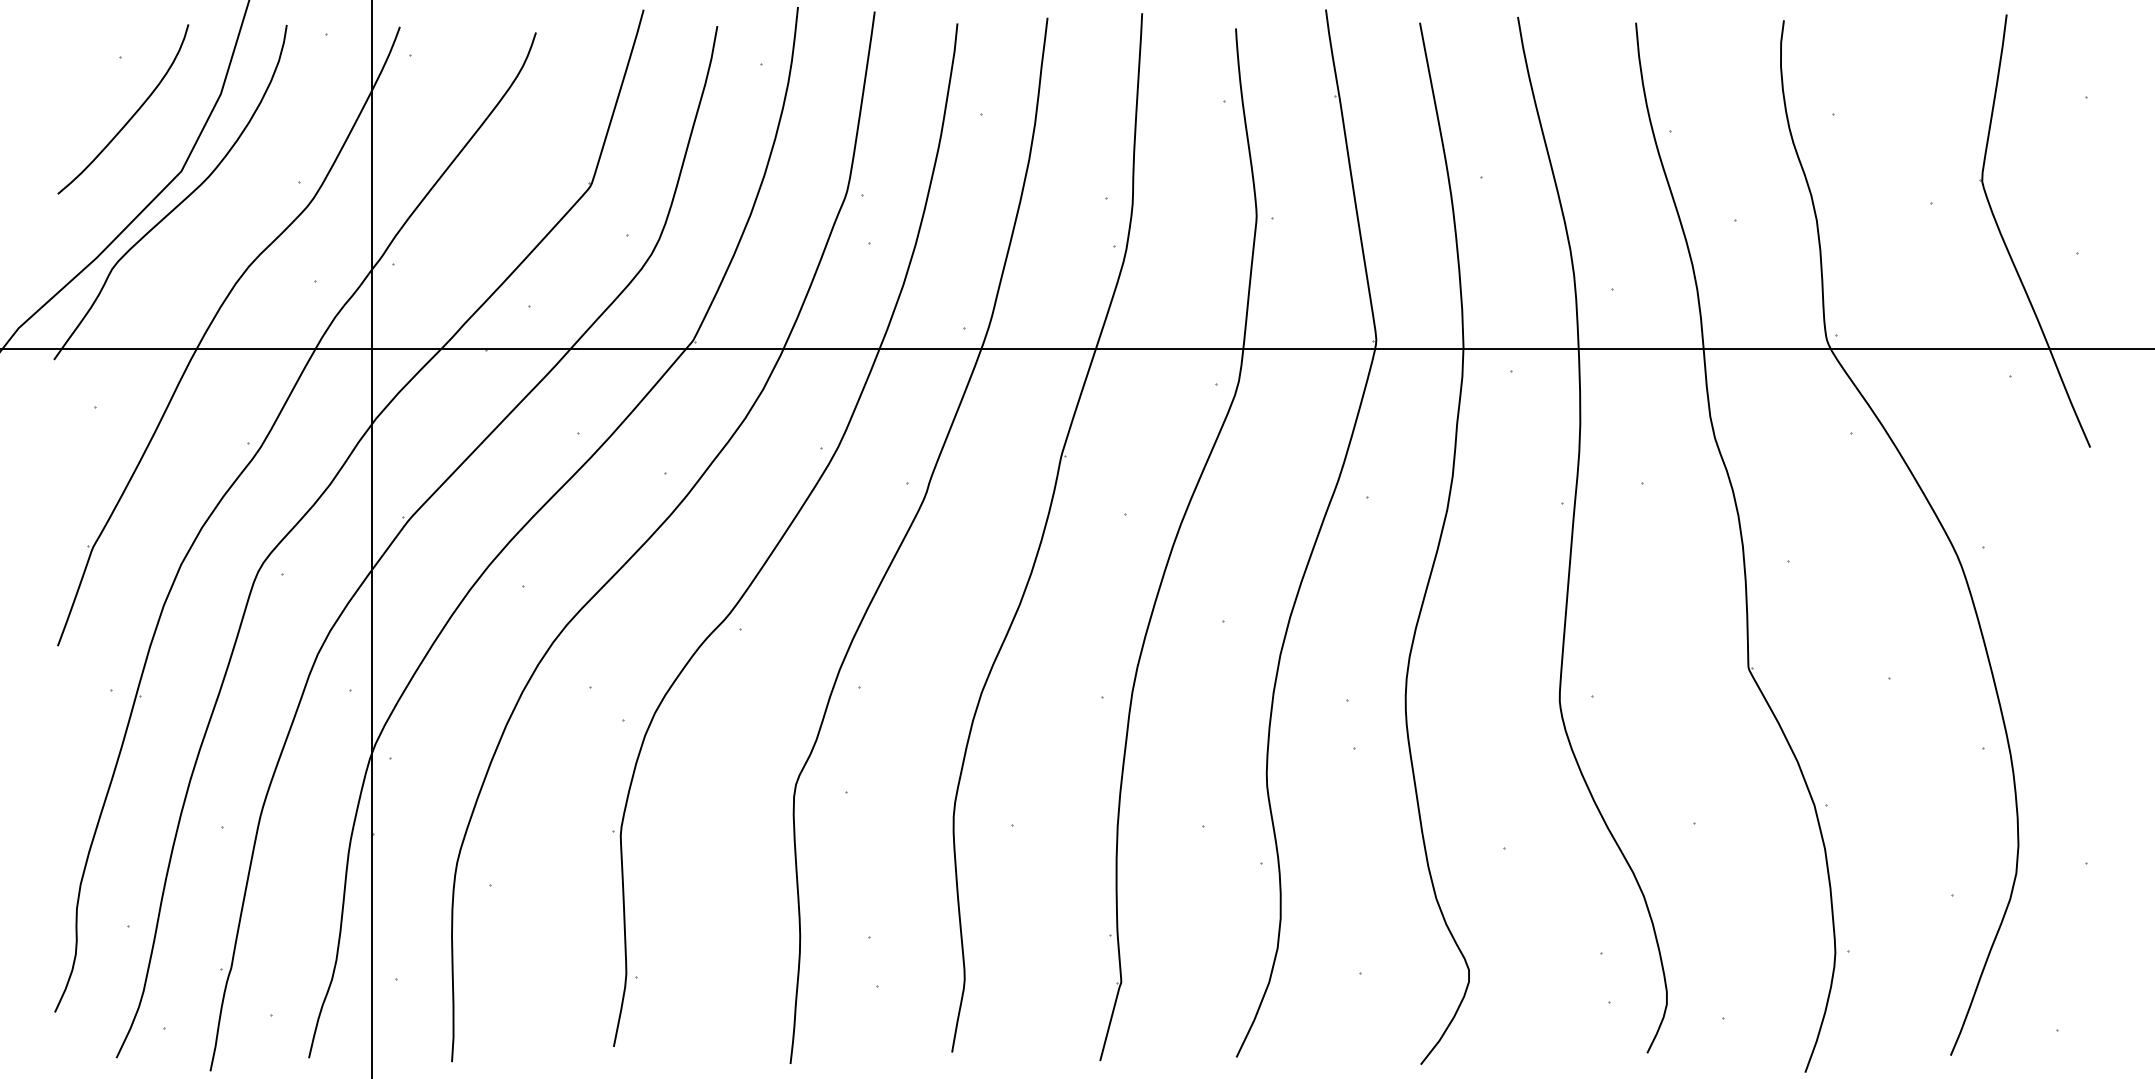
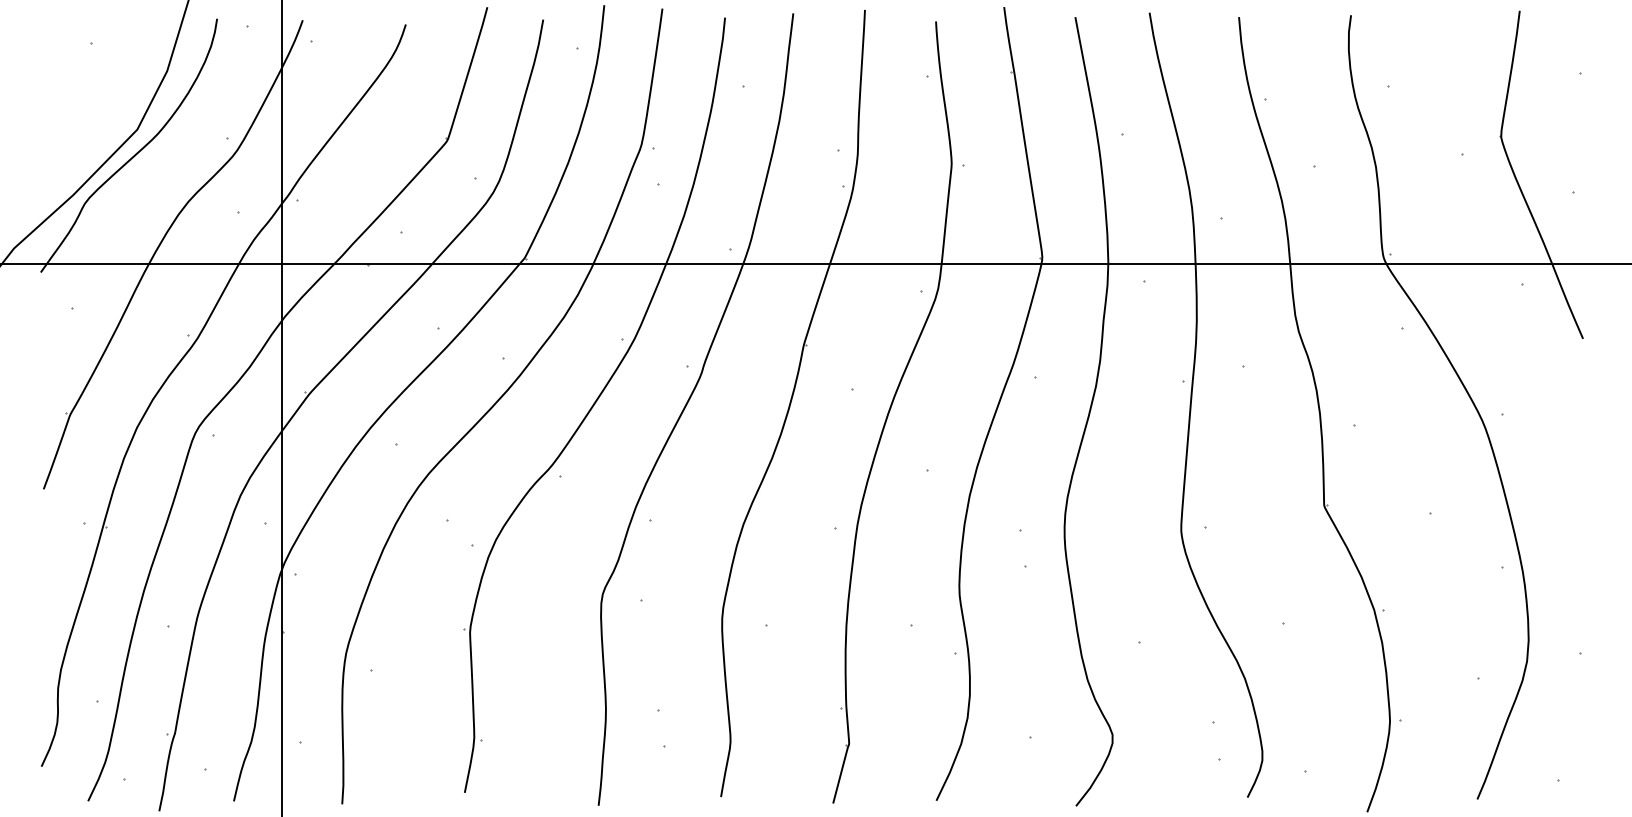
curve: (131, 116) -> (99, 88), removed

